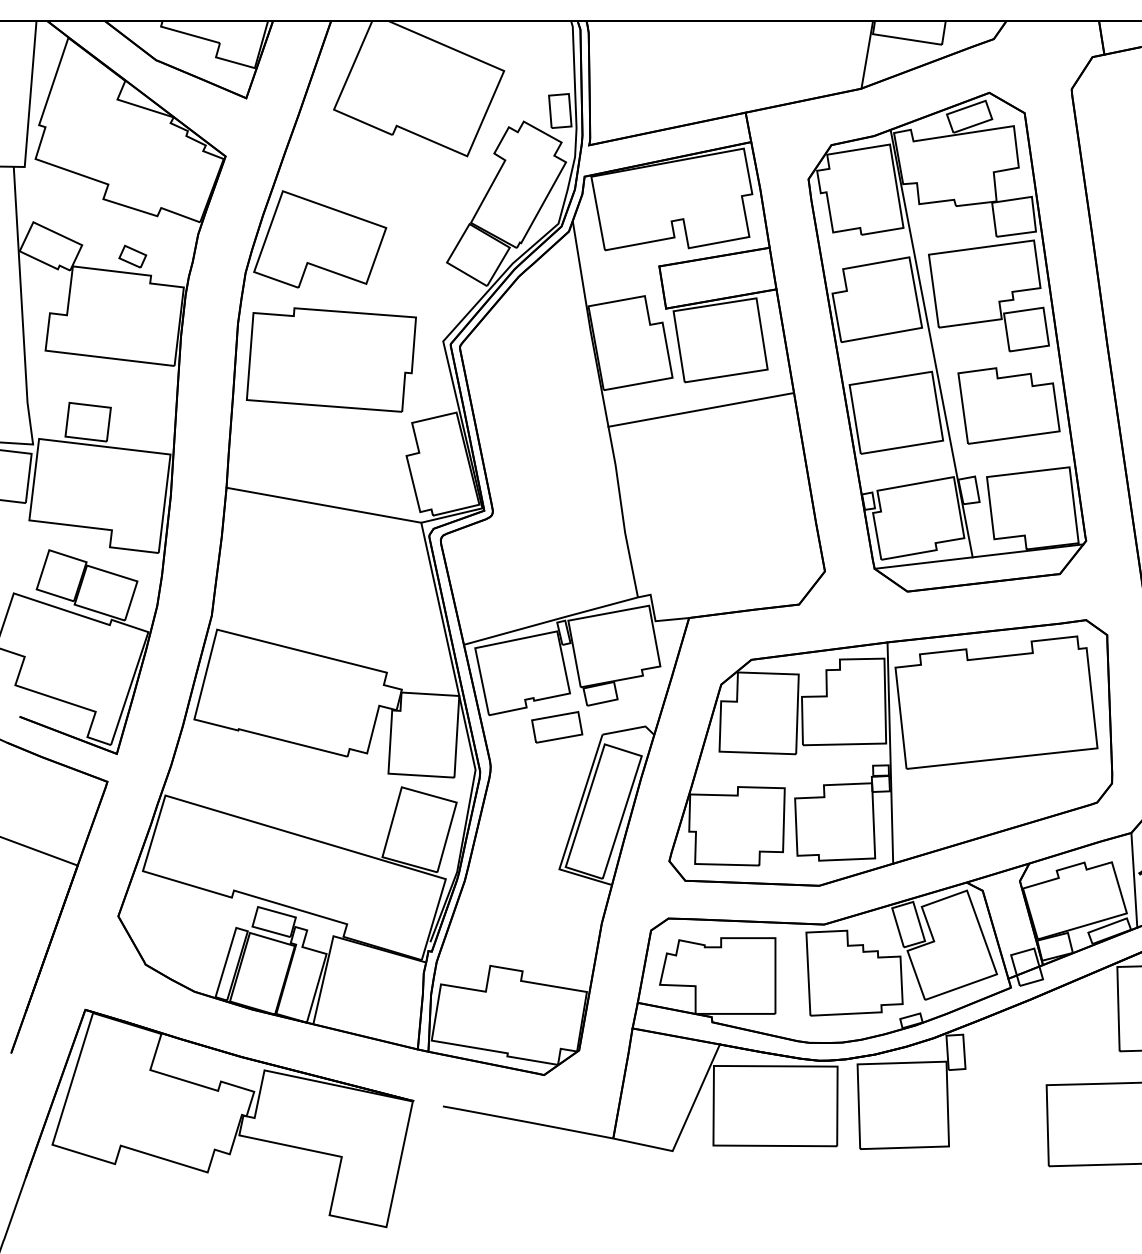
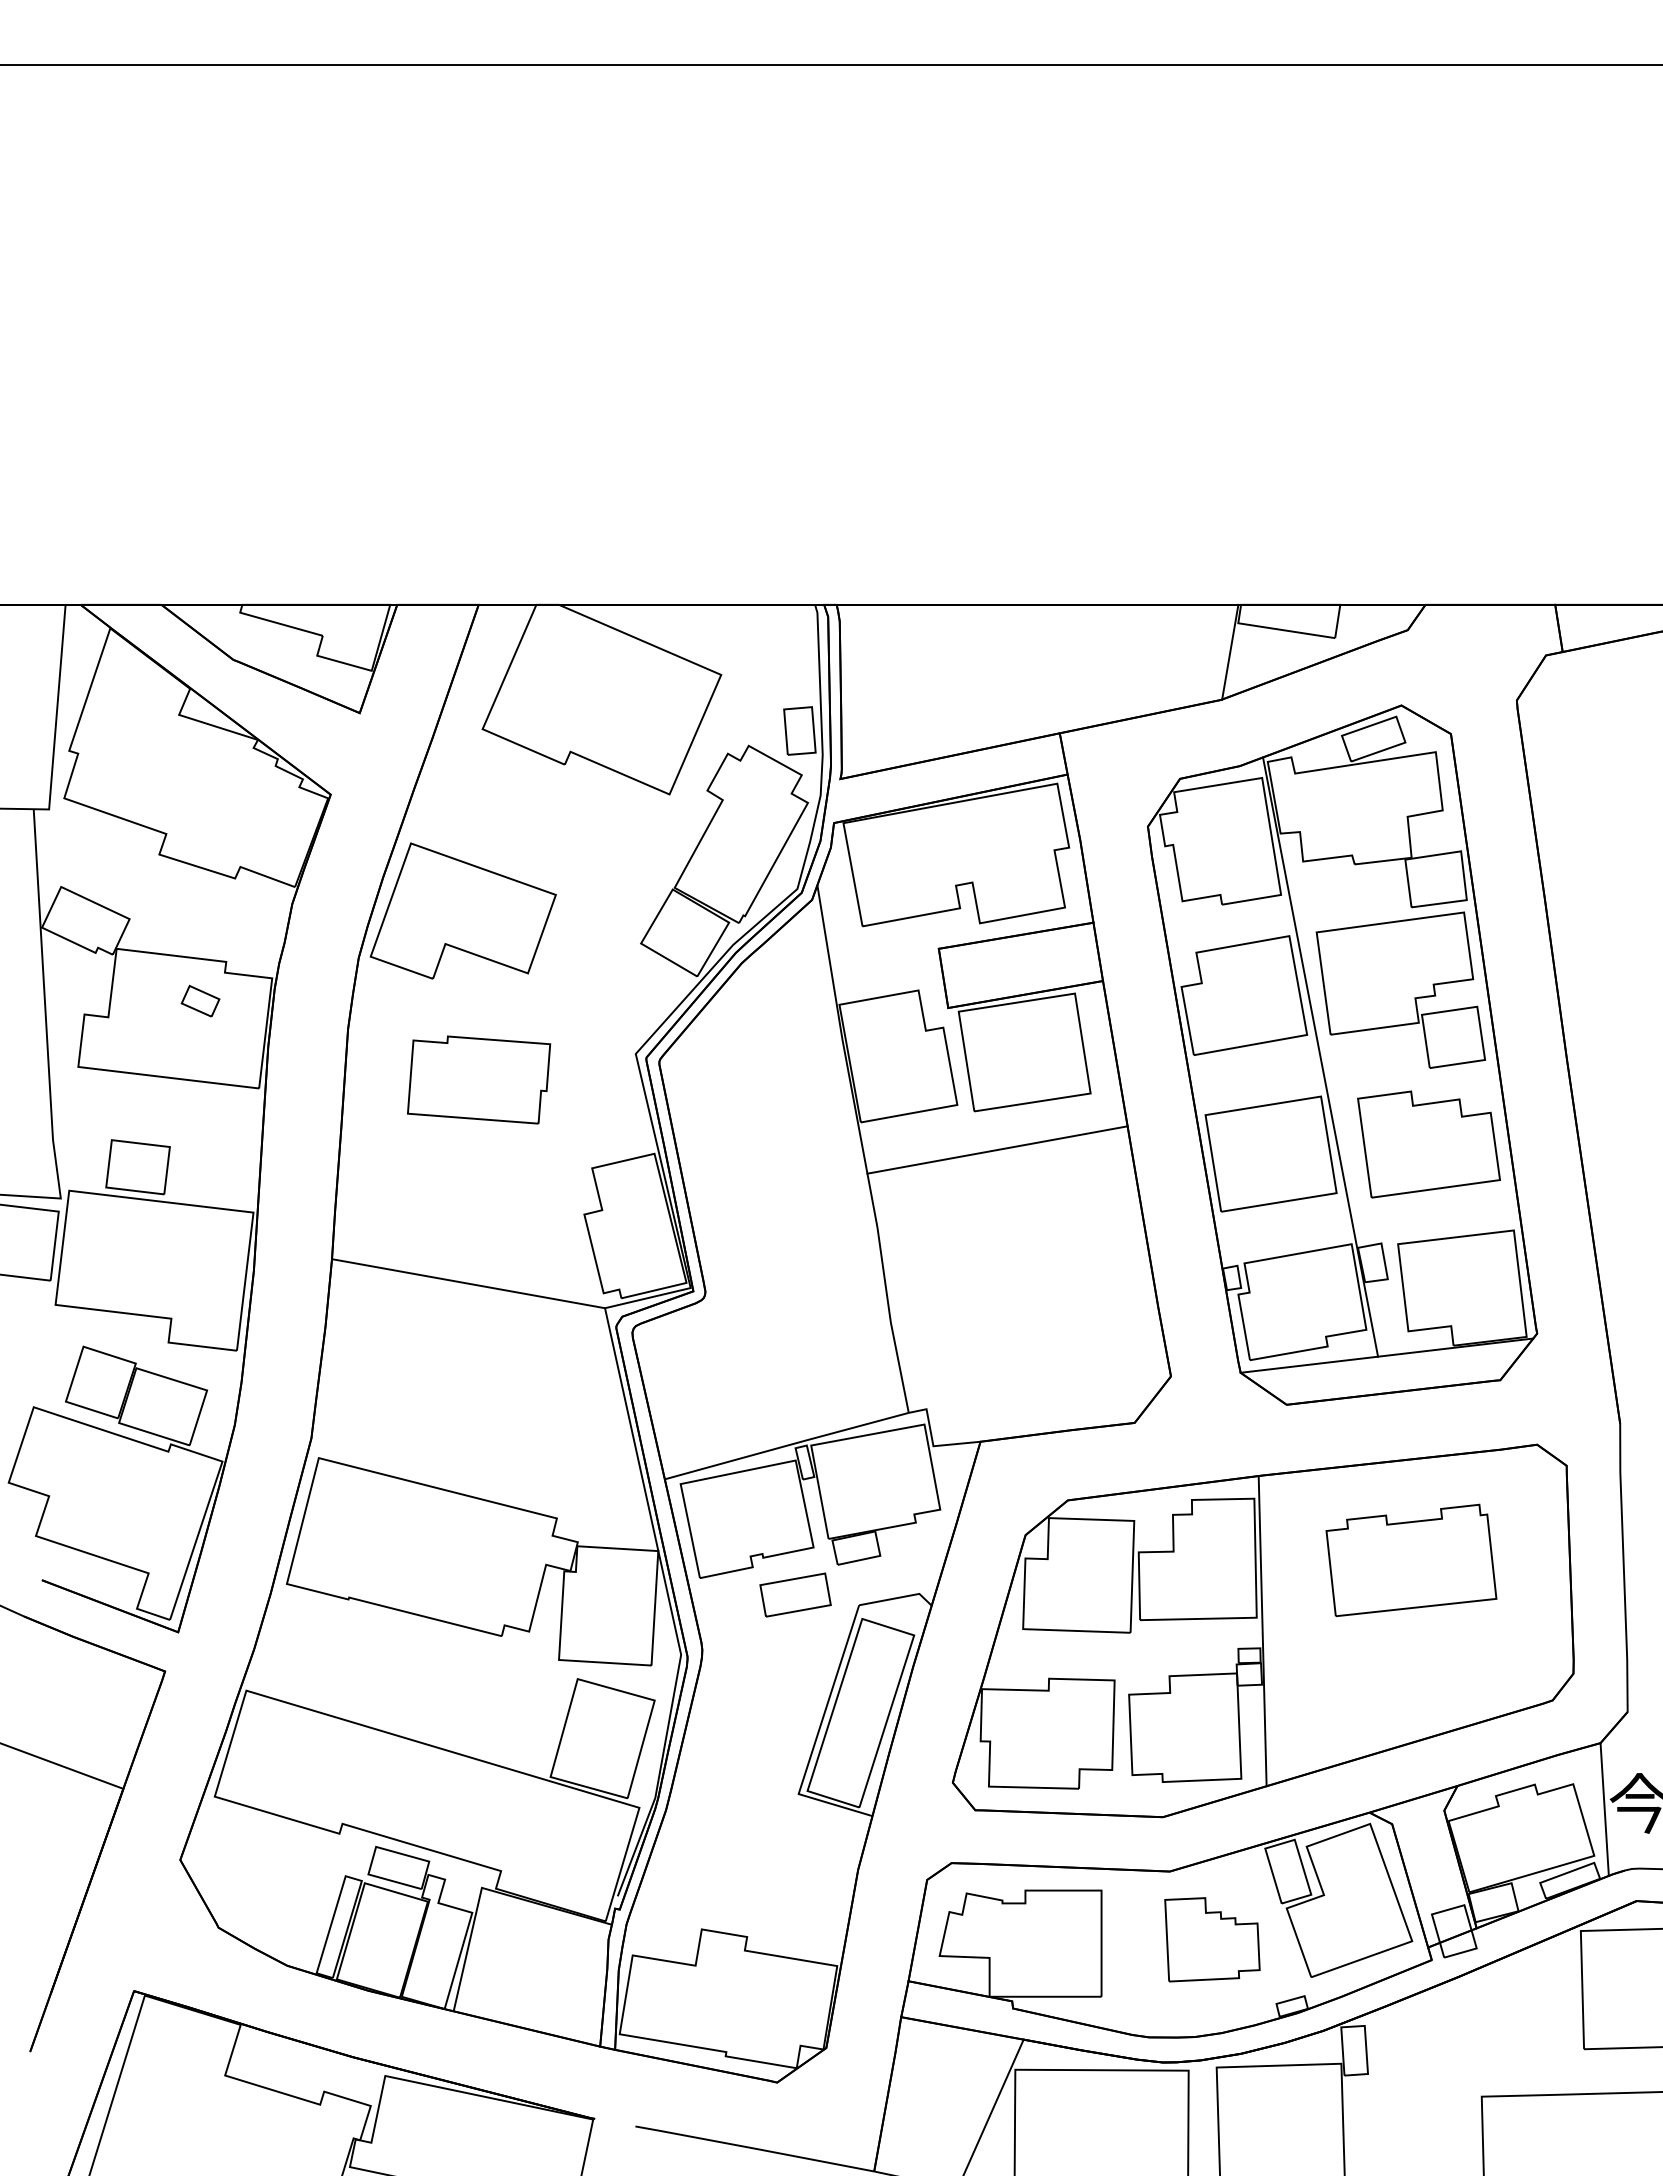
part: (132, 256) -> (200, 1000), moved
part: (331, 359) -> (478, 1079), size x0.6
part: (996, 702) -> (1411, 1560), size x0.6
part: (854, 973) -> (1212, 1939), size x0.7

